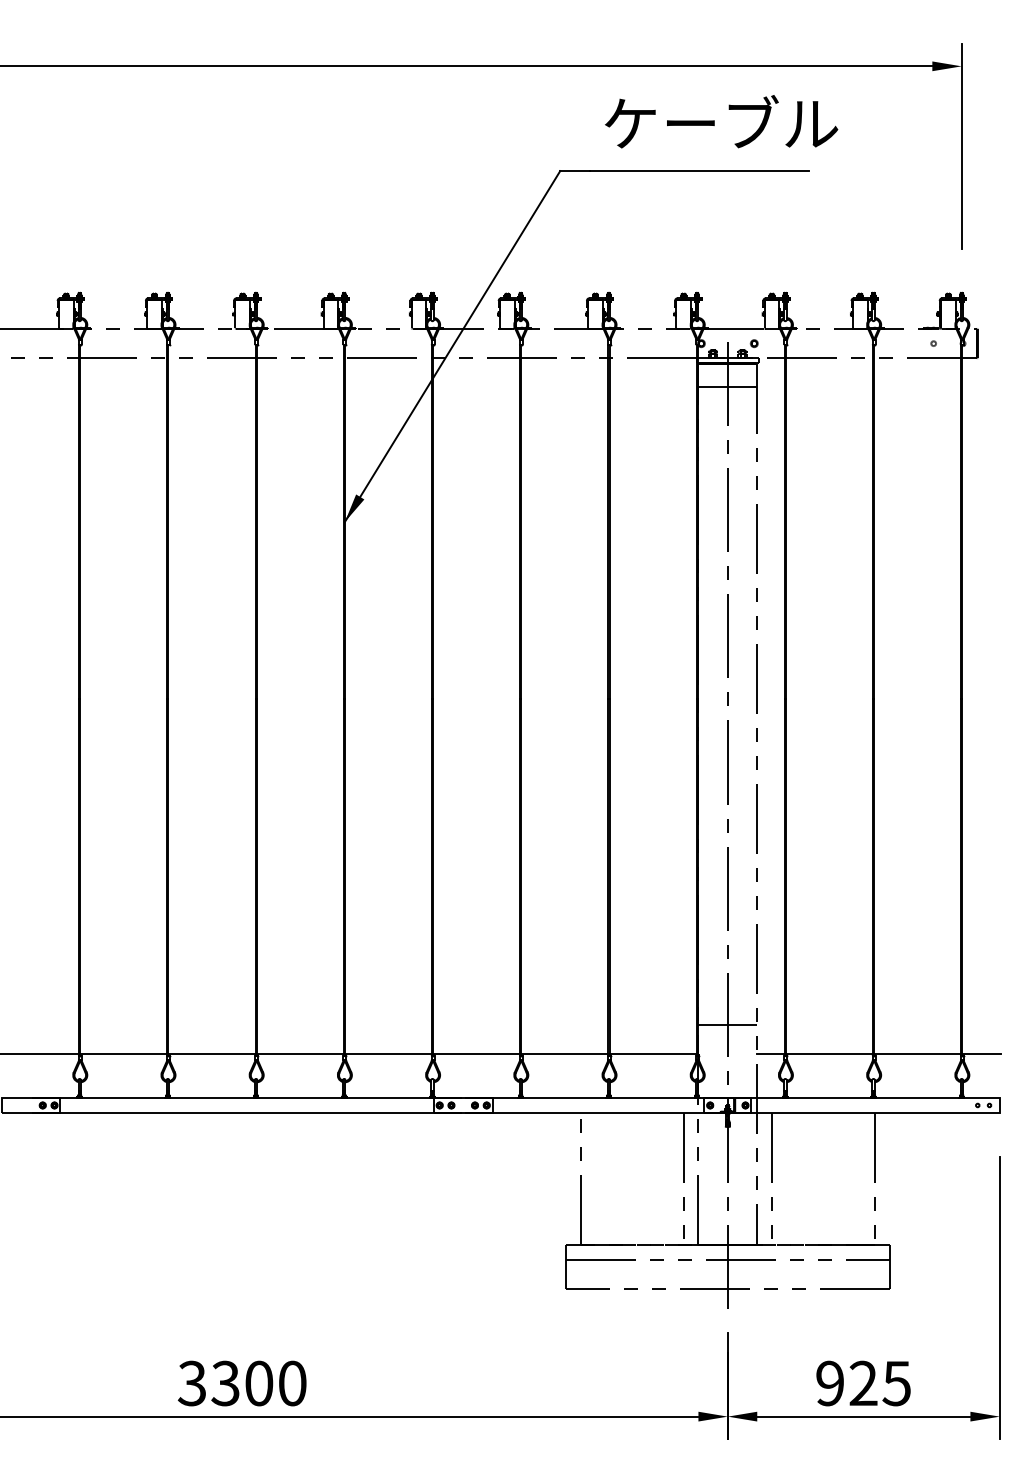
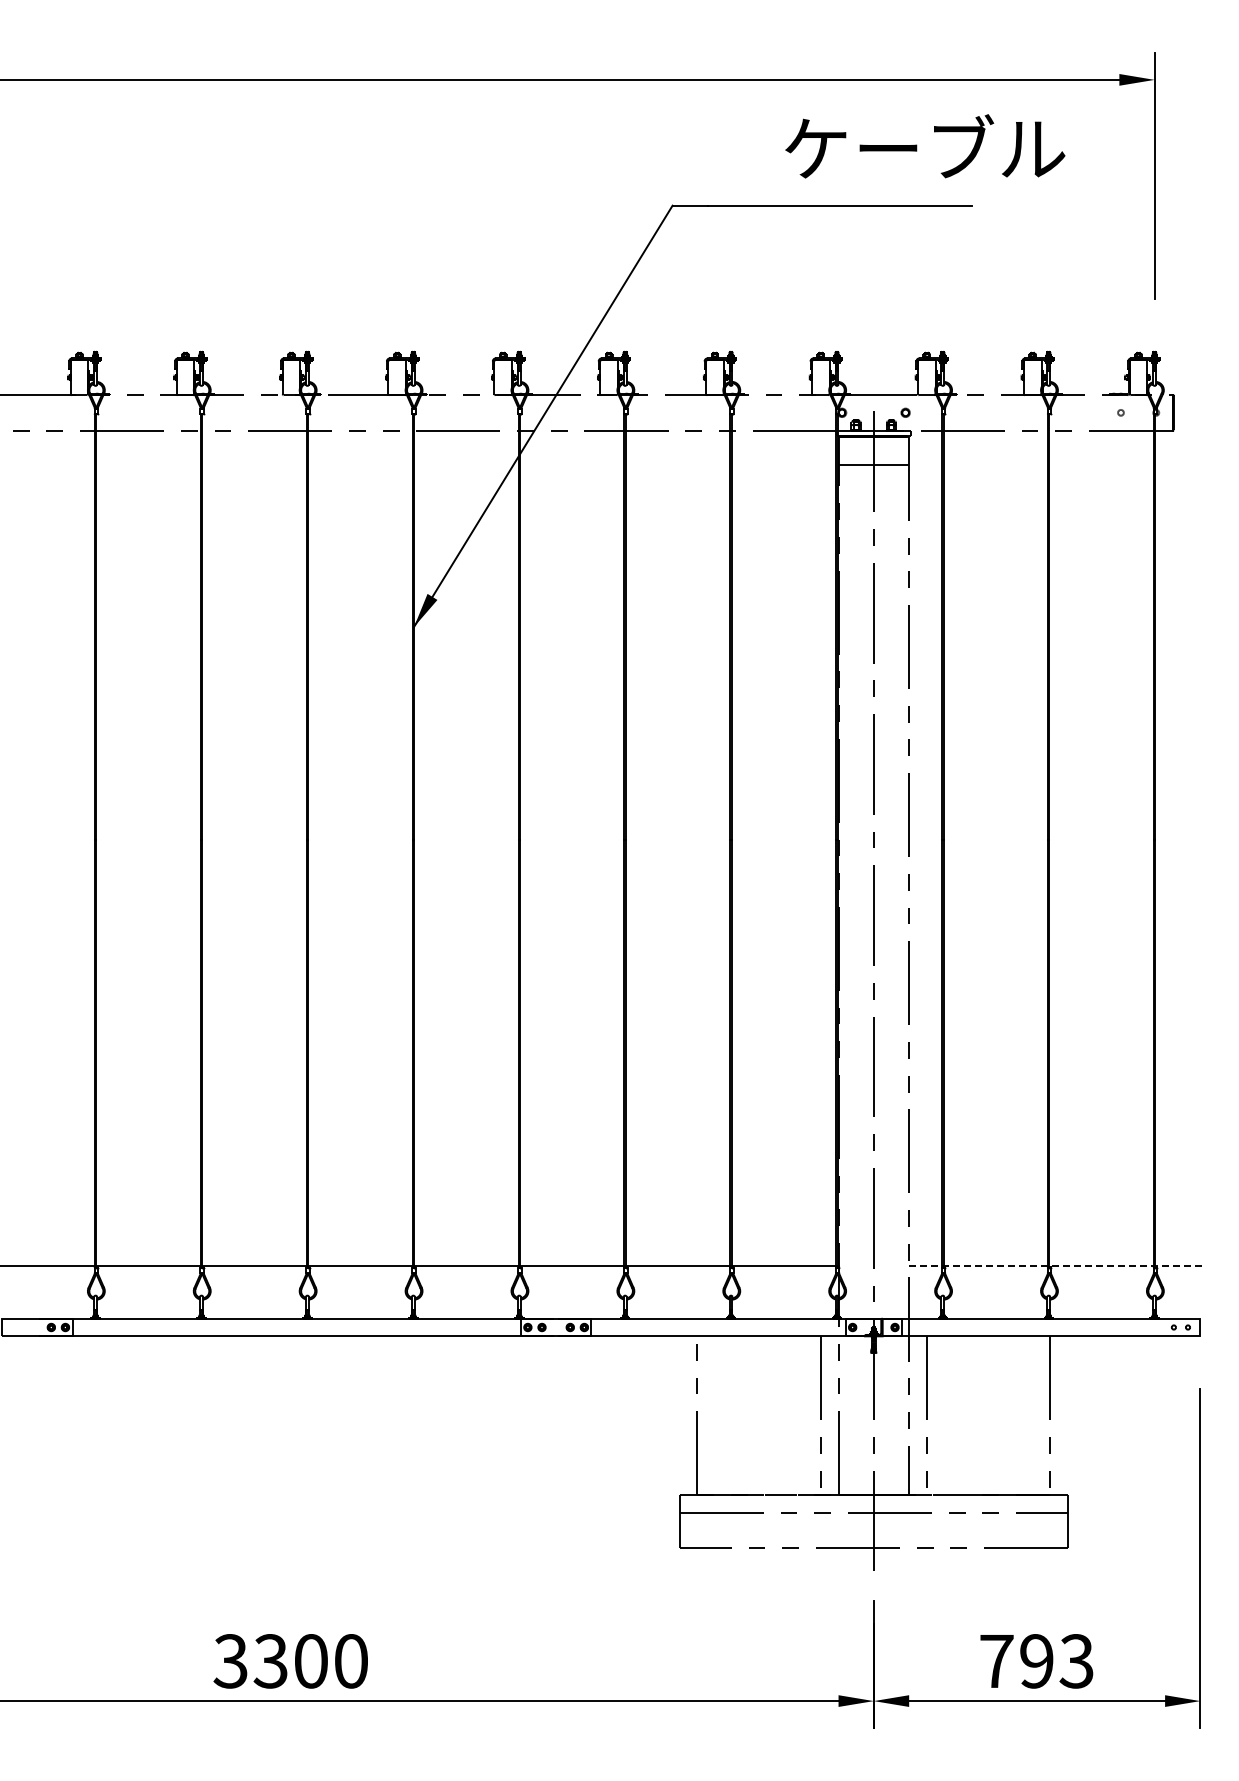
text: (721, 121) -> (925, 146), moved
line: (727, 1024) -> (873, 1230), removed
line: (879, 1053) -> (1055, 1265), solid -> dashed
text: (863, 1383) -> (1036, 1661), 925 -> 793

